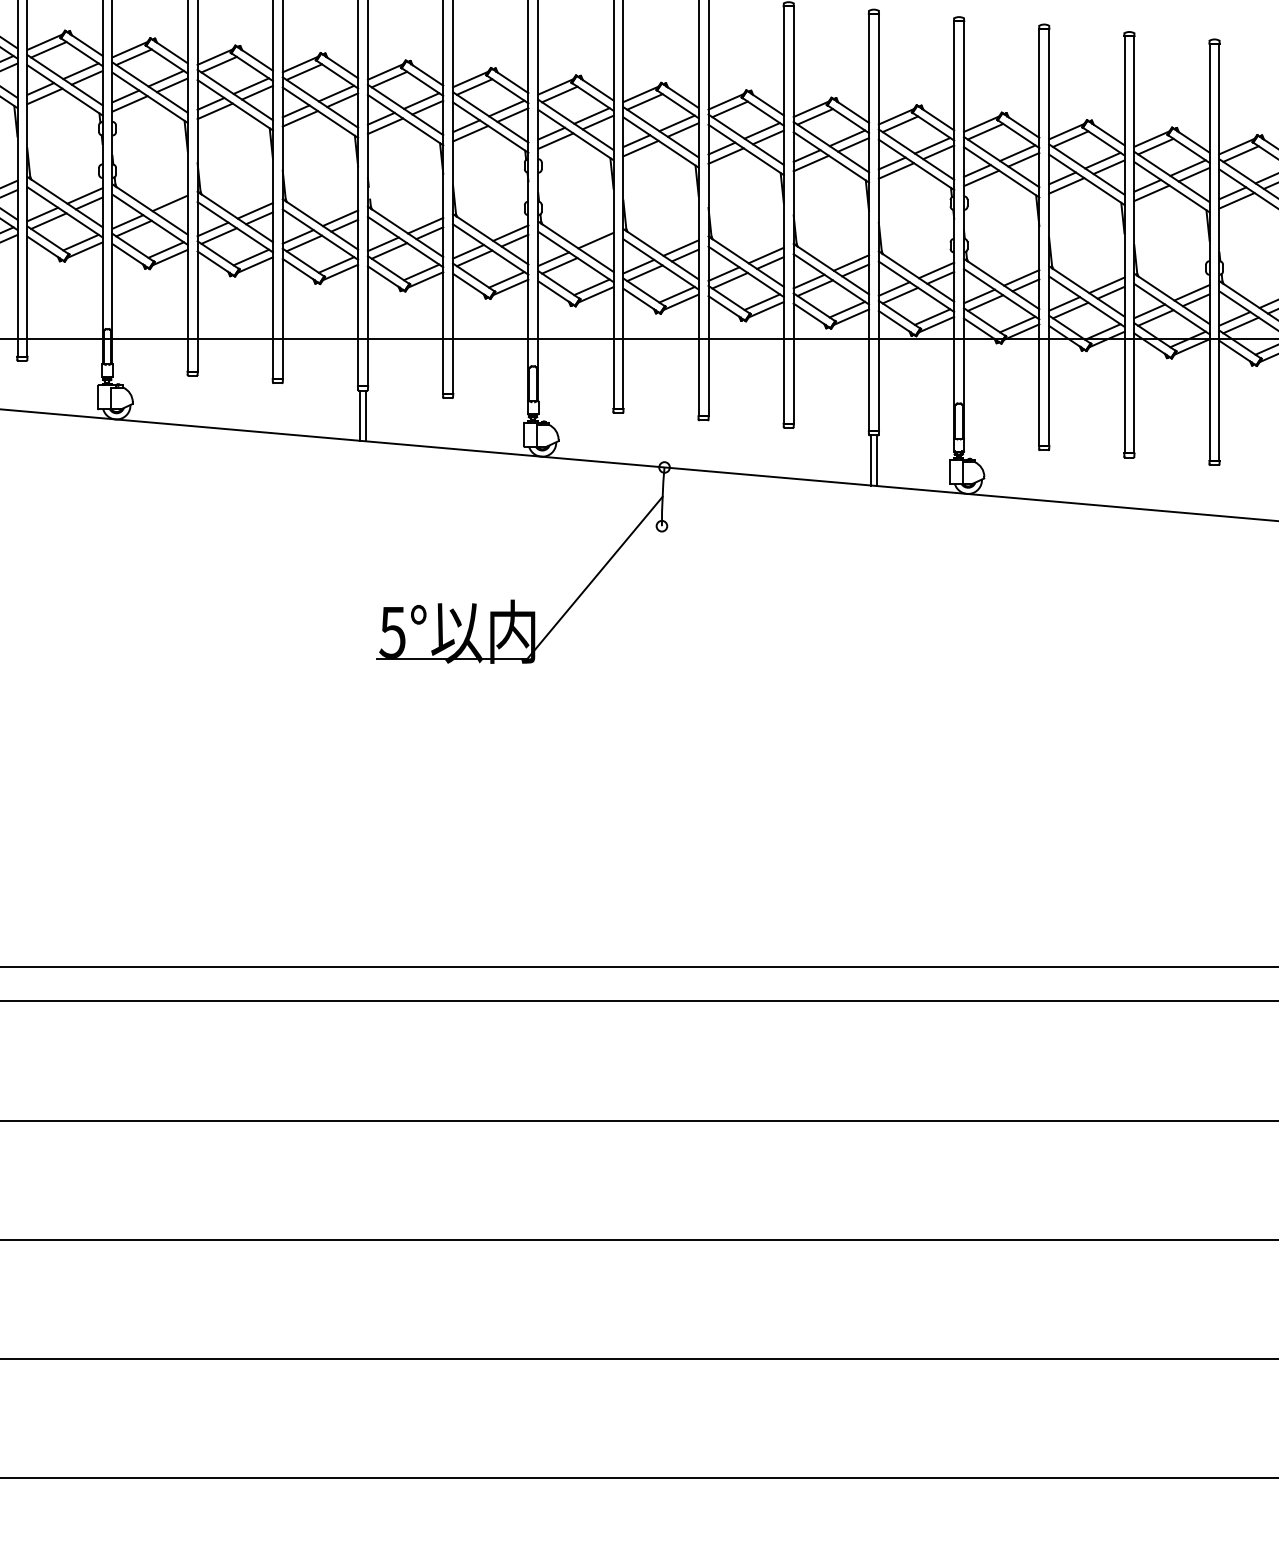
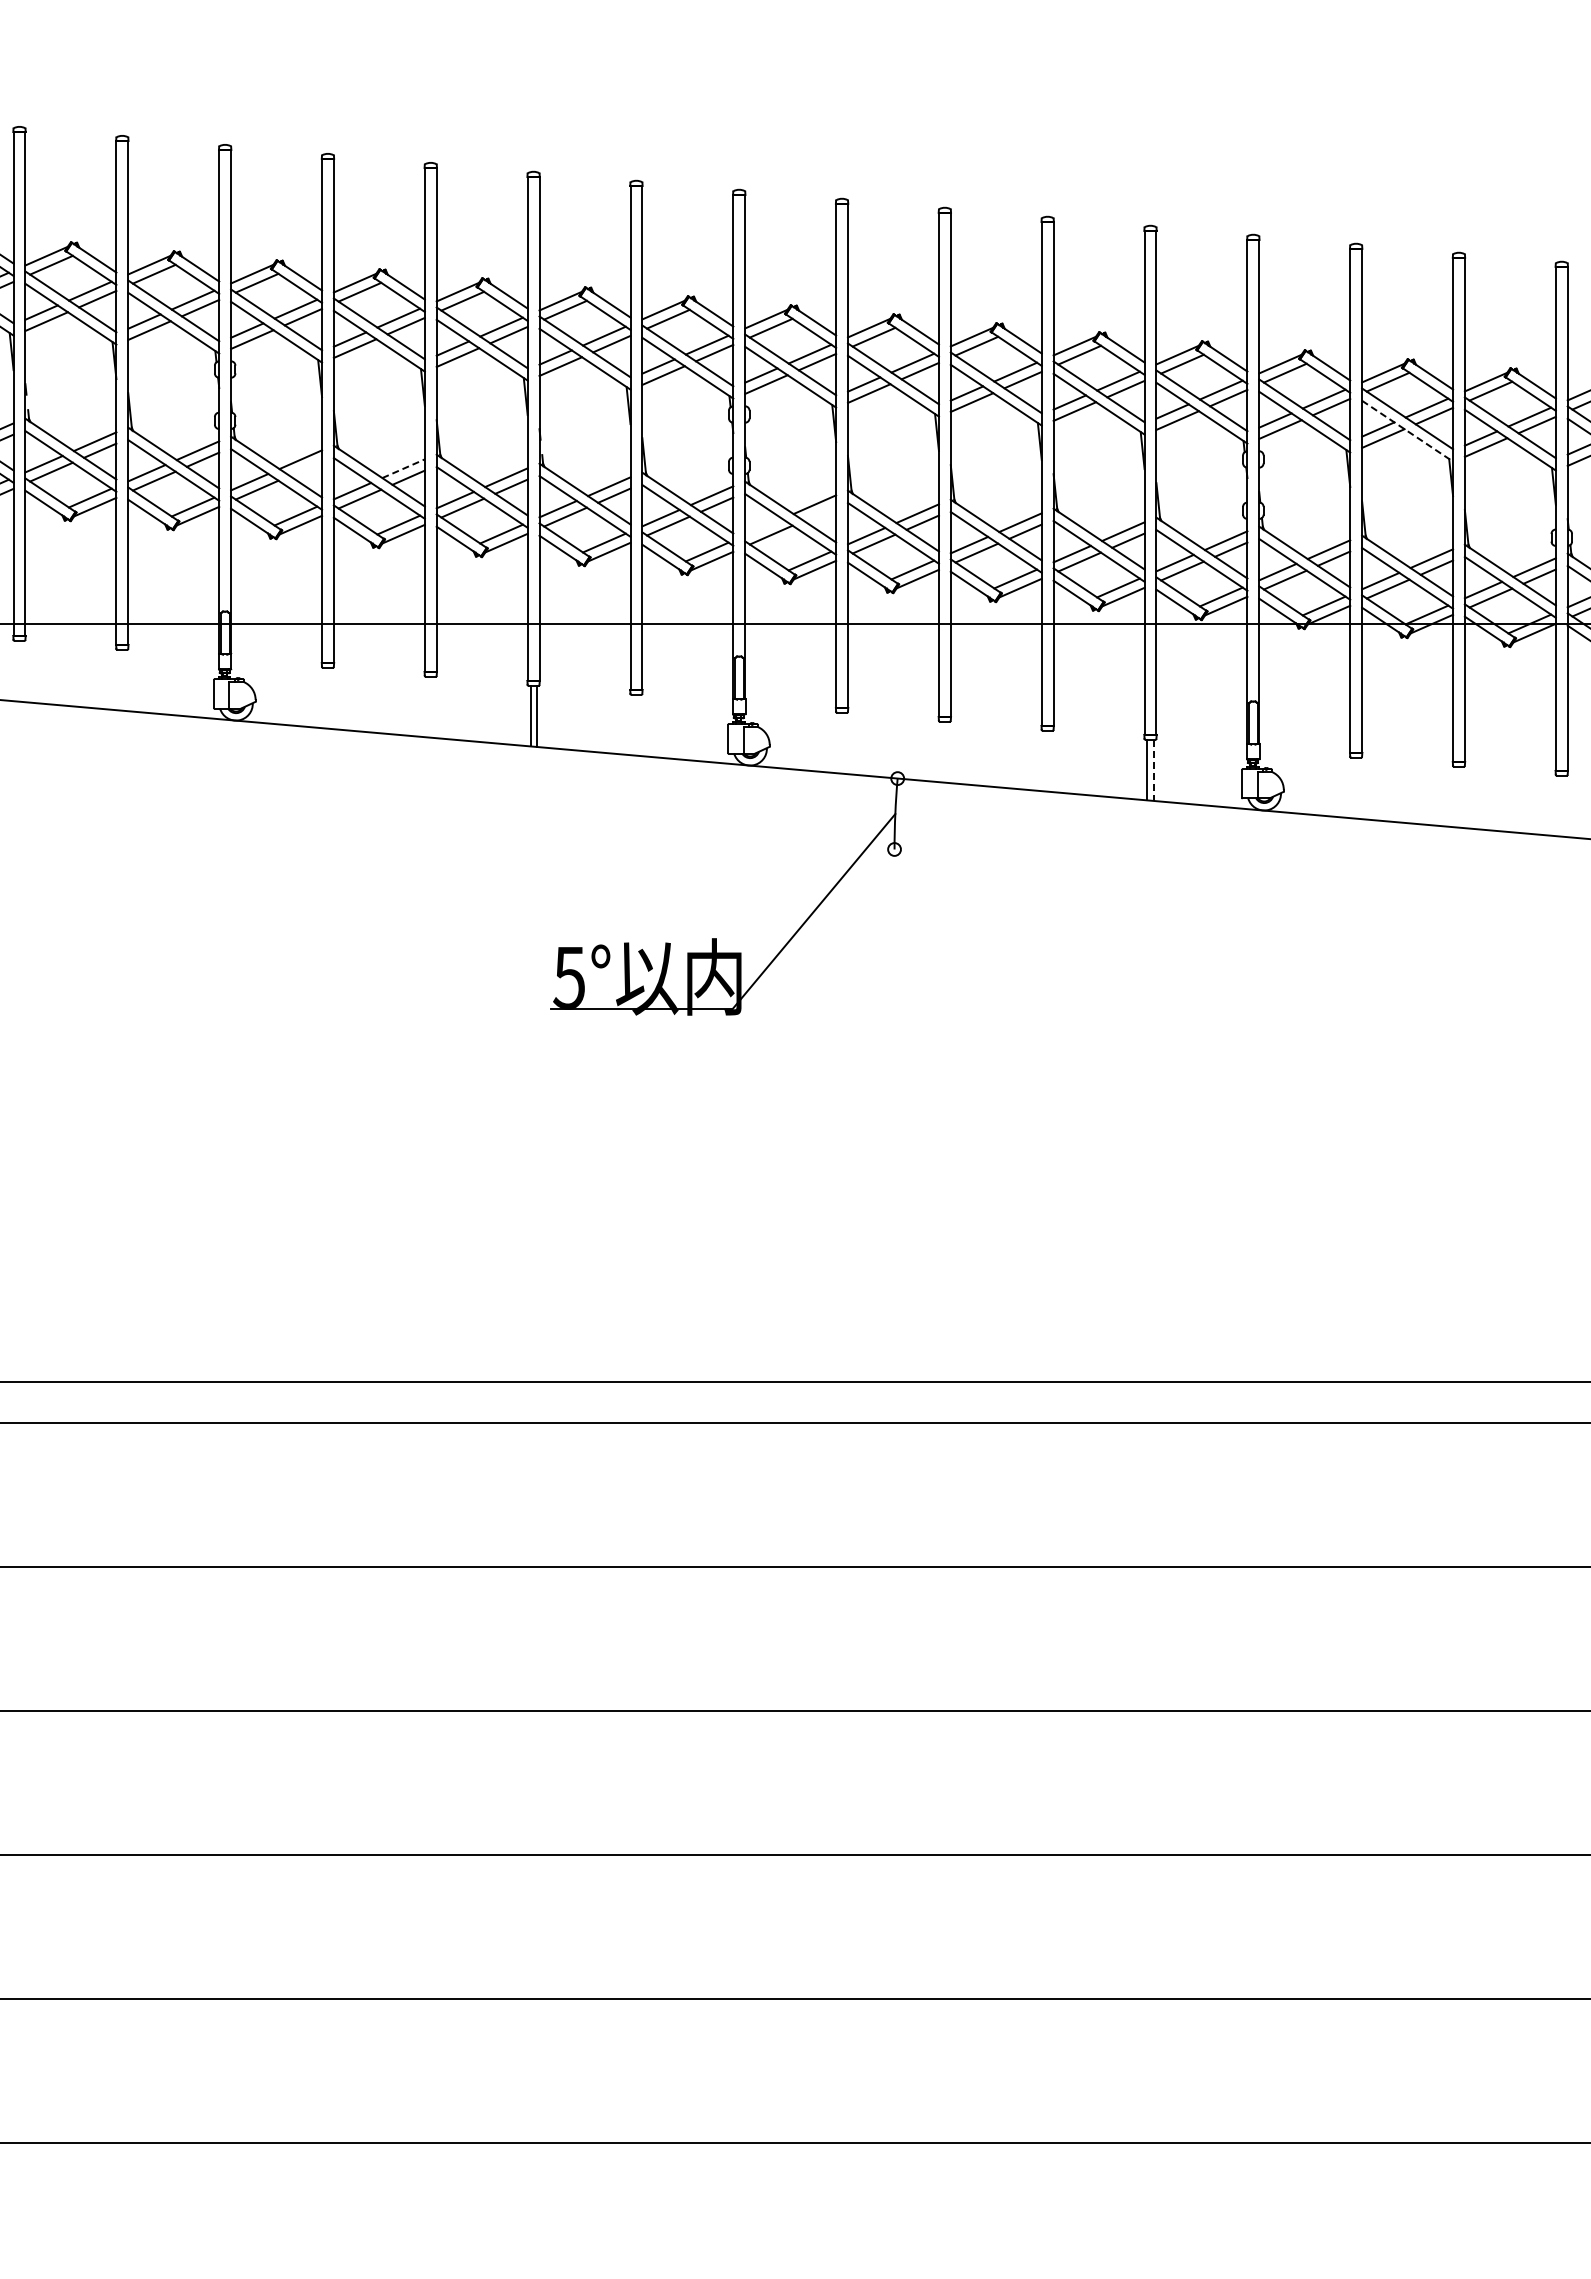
line: (1086, 180) -> (1407, 431), solid -> dashed
line: (256, 210) -> (404, 468), solid -> dashed
line: (553, 258) -> (763, 526), removed
line: (876, 460) -> (1153, 770), solid -> dashed

